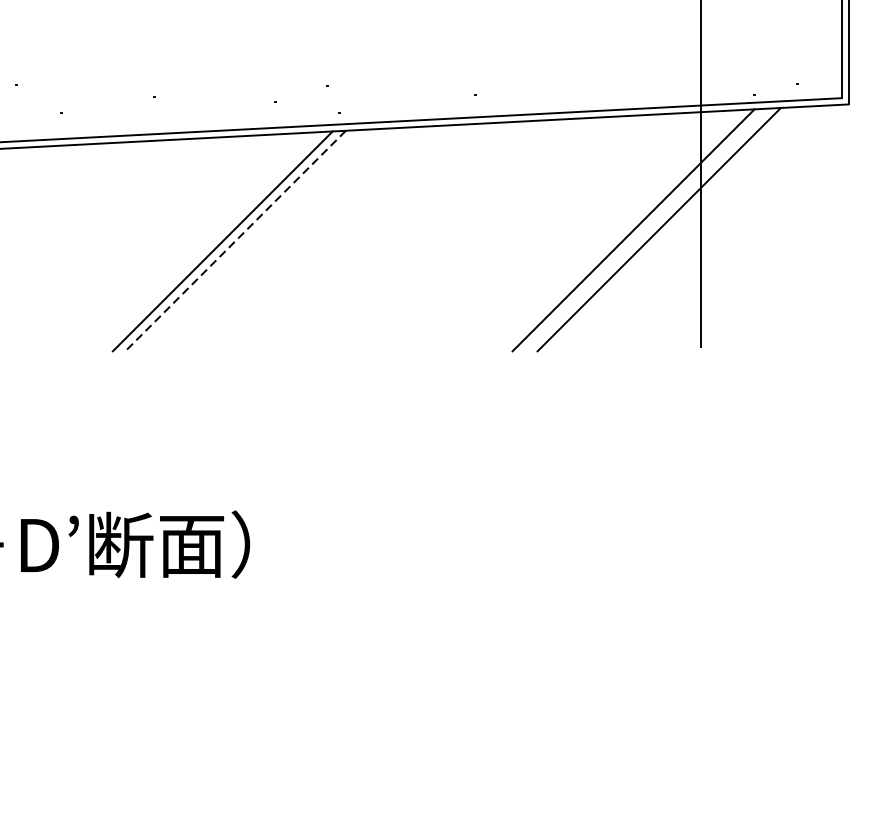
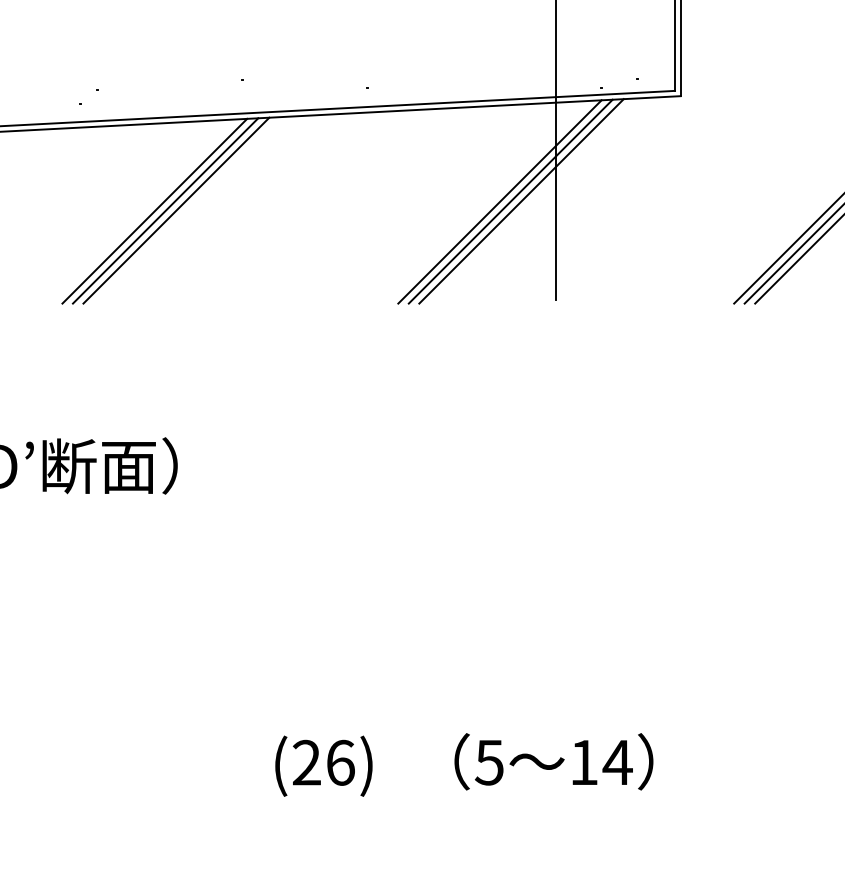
line: (646, 229) -> (510, 201), added
line: (248, 240) -> (176, 210), added
line: (235, 241) -> (165, 211), dashed -> solid

